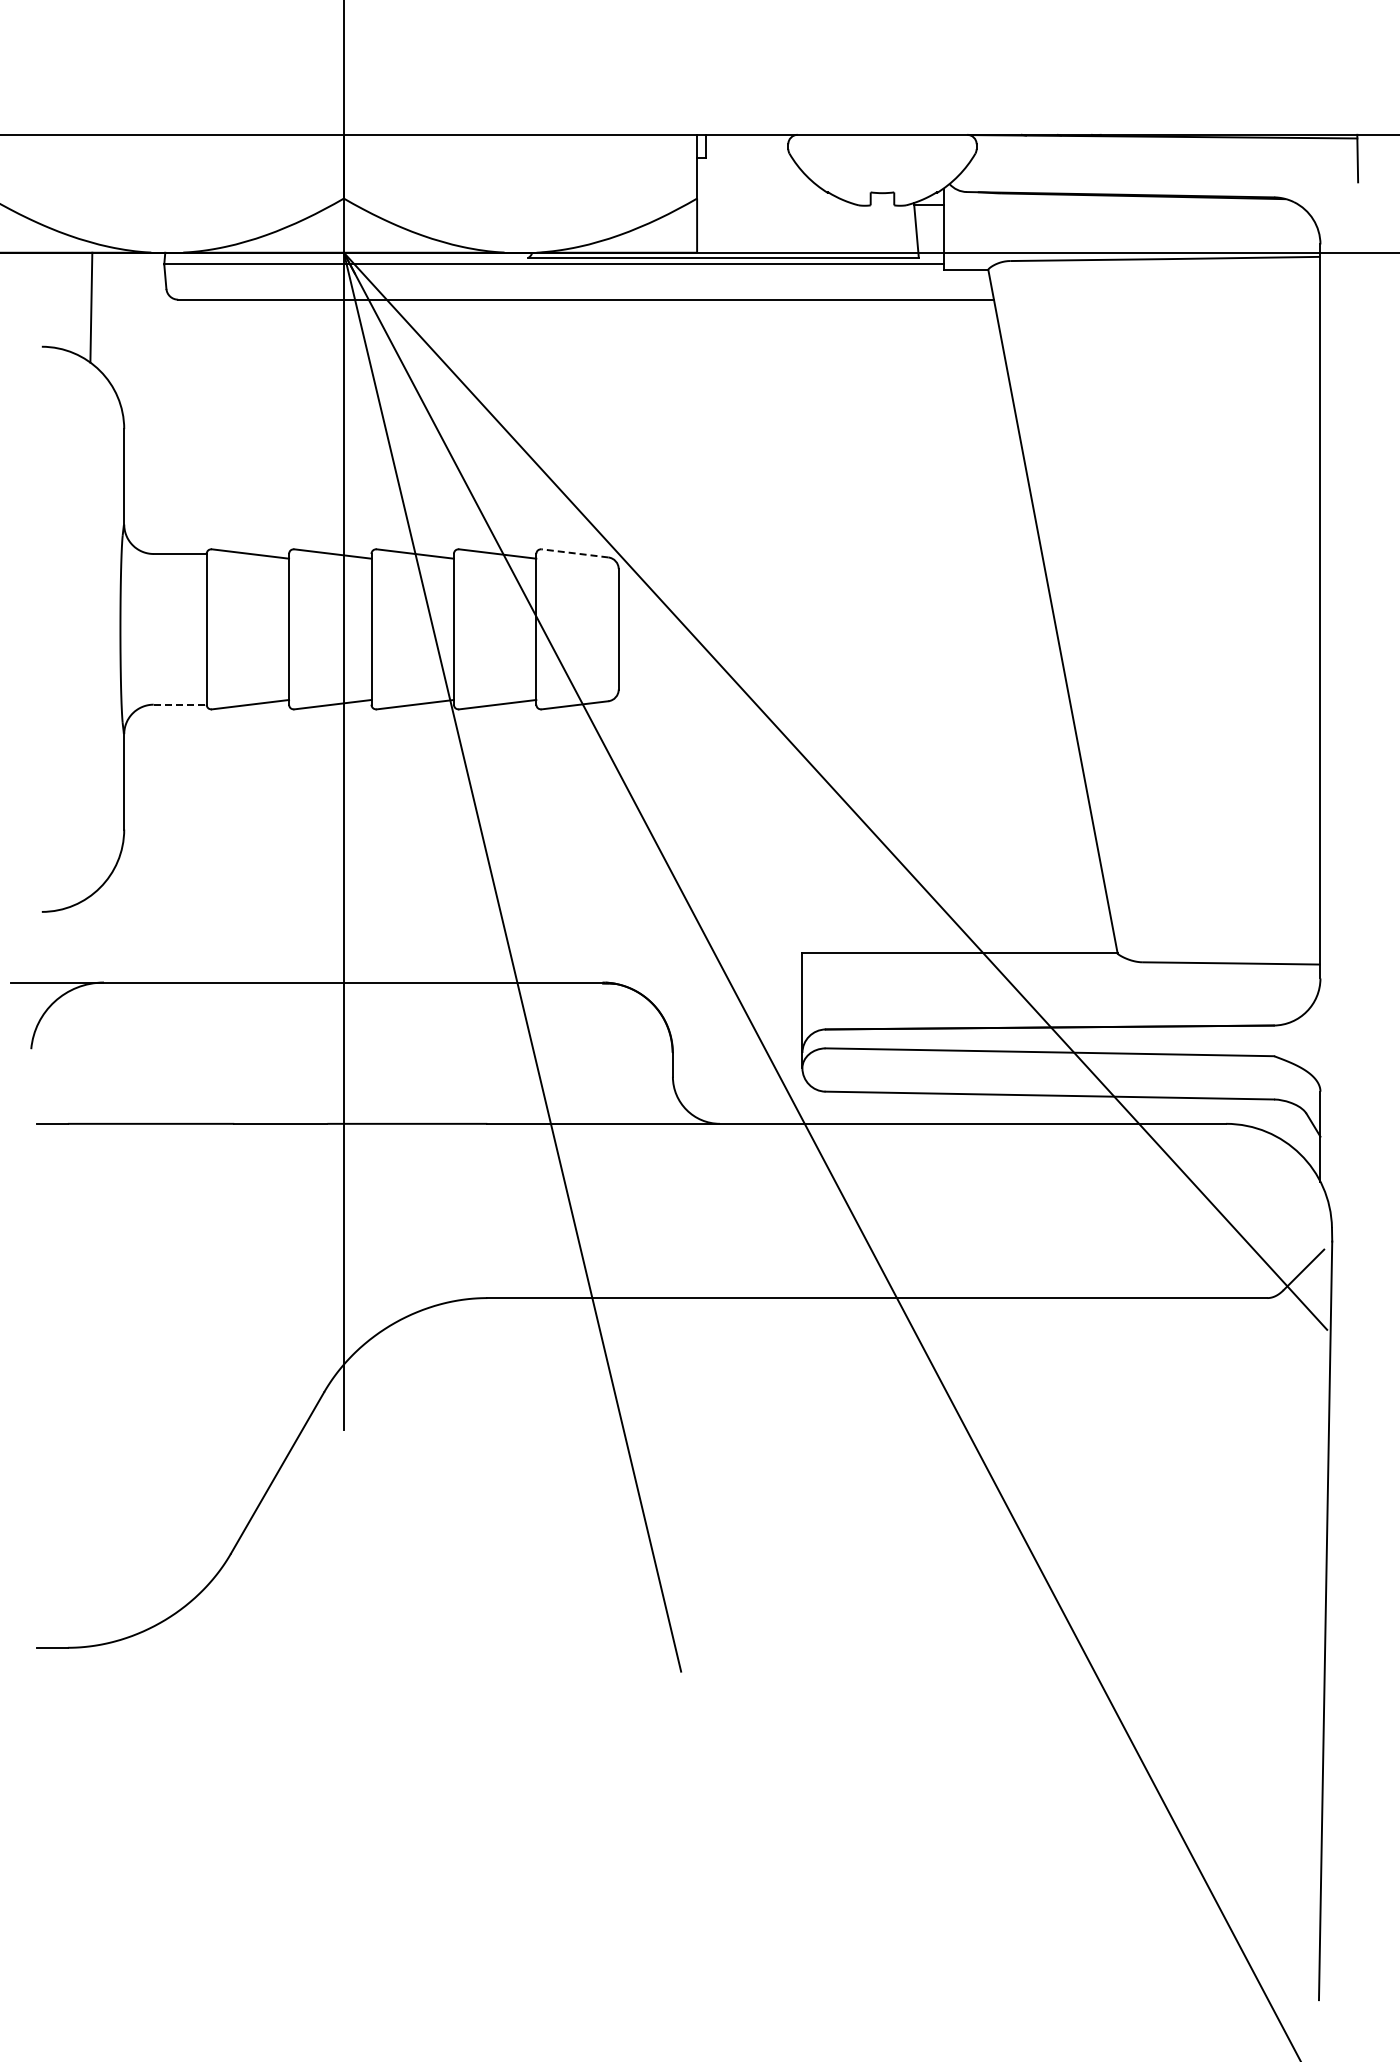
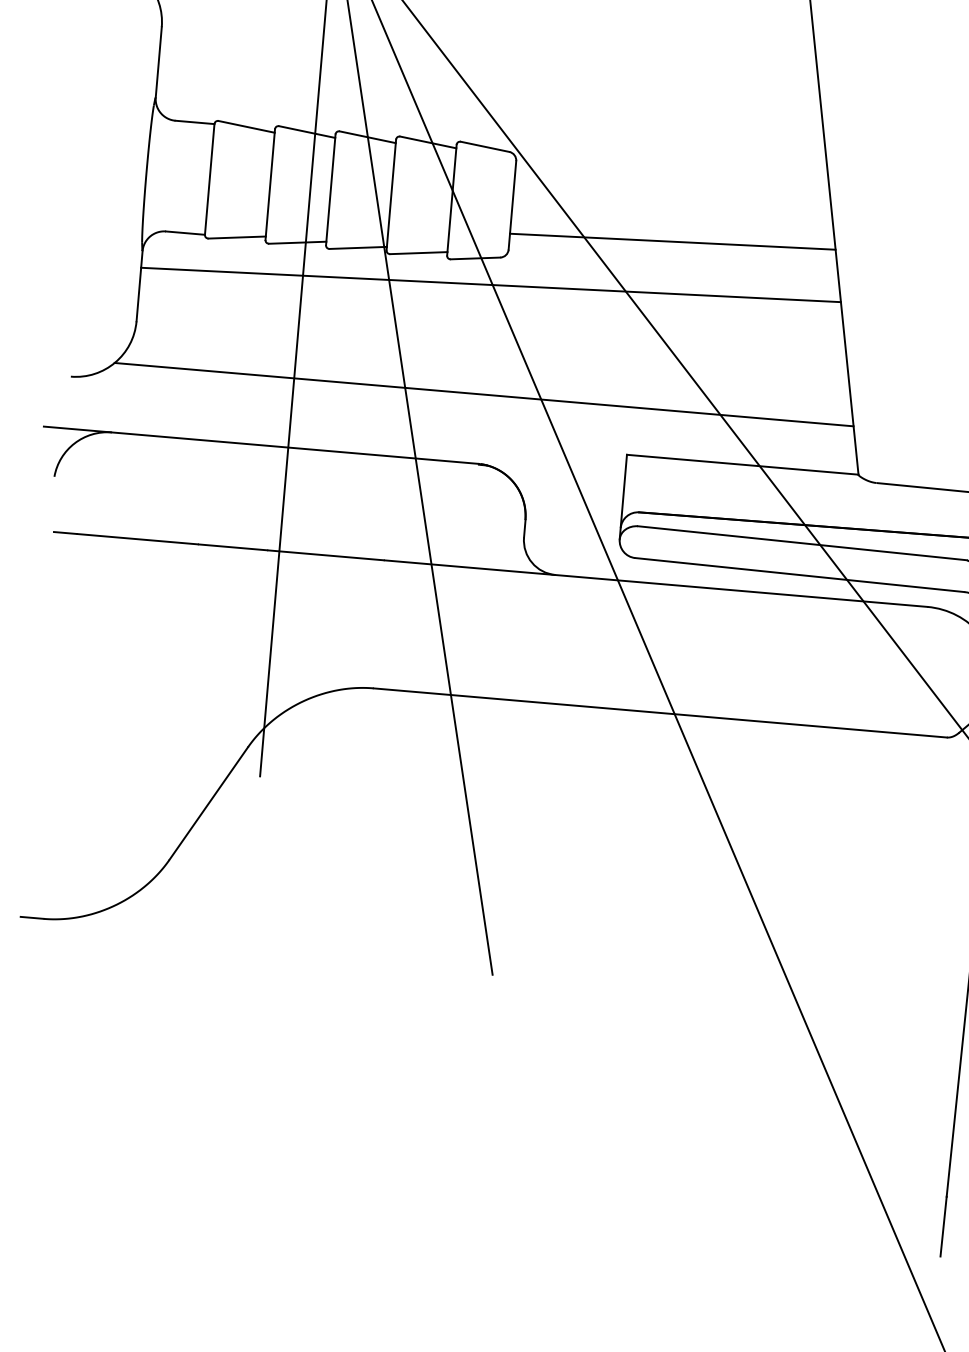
line: (574, 553) -> (484, 146), dashed -> solid
line: (839, 659) -> (672, 241), added
line: (180, 704) -> (185, 233), dashed -> solid
line: (598, 739) -> (490, 285), added
line: (602, 888) -> (484, 394), added

